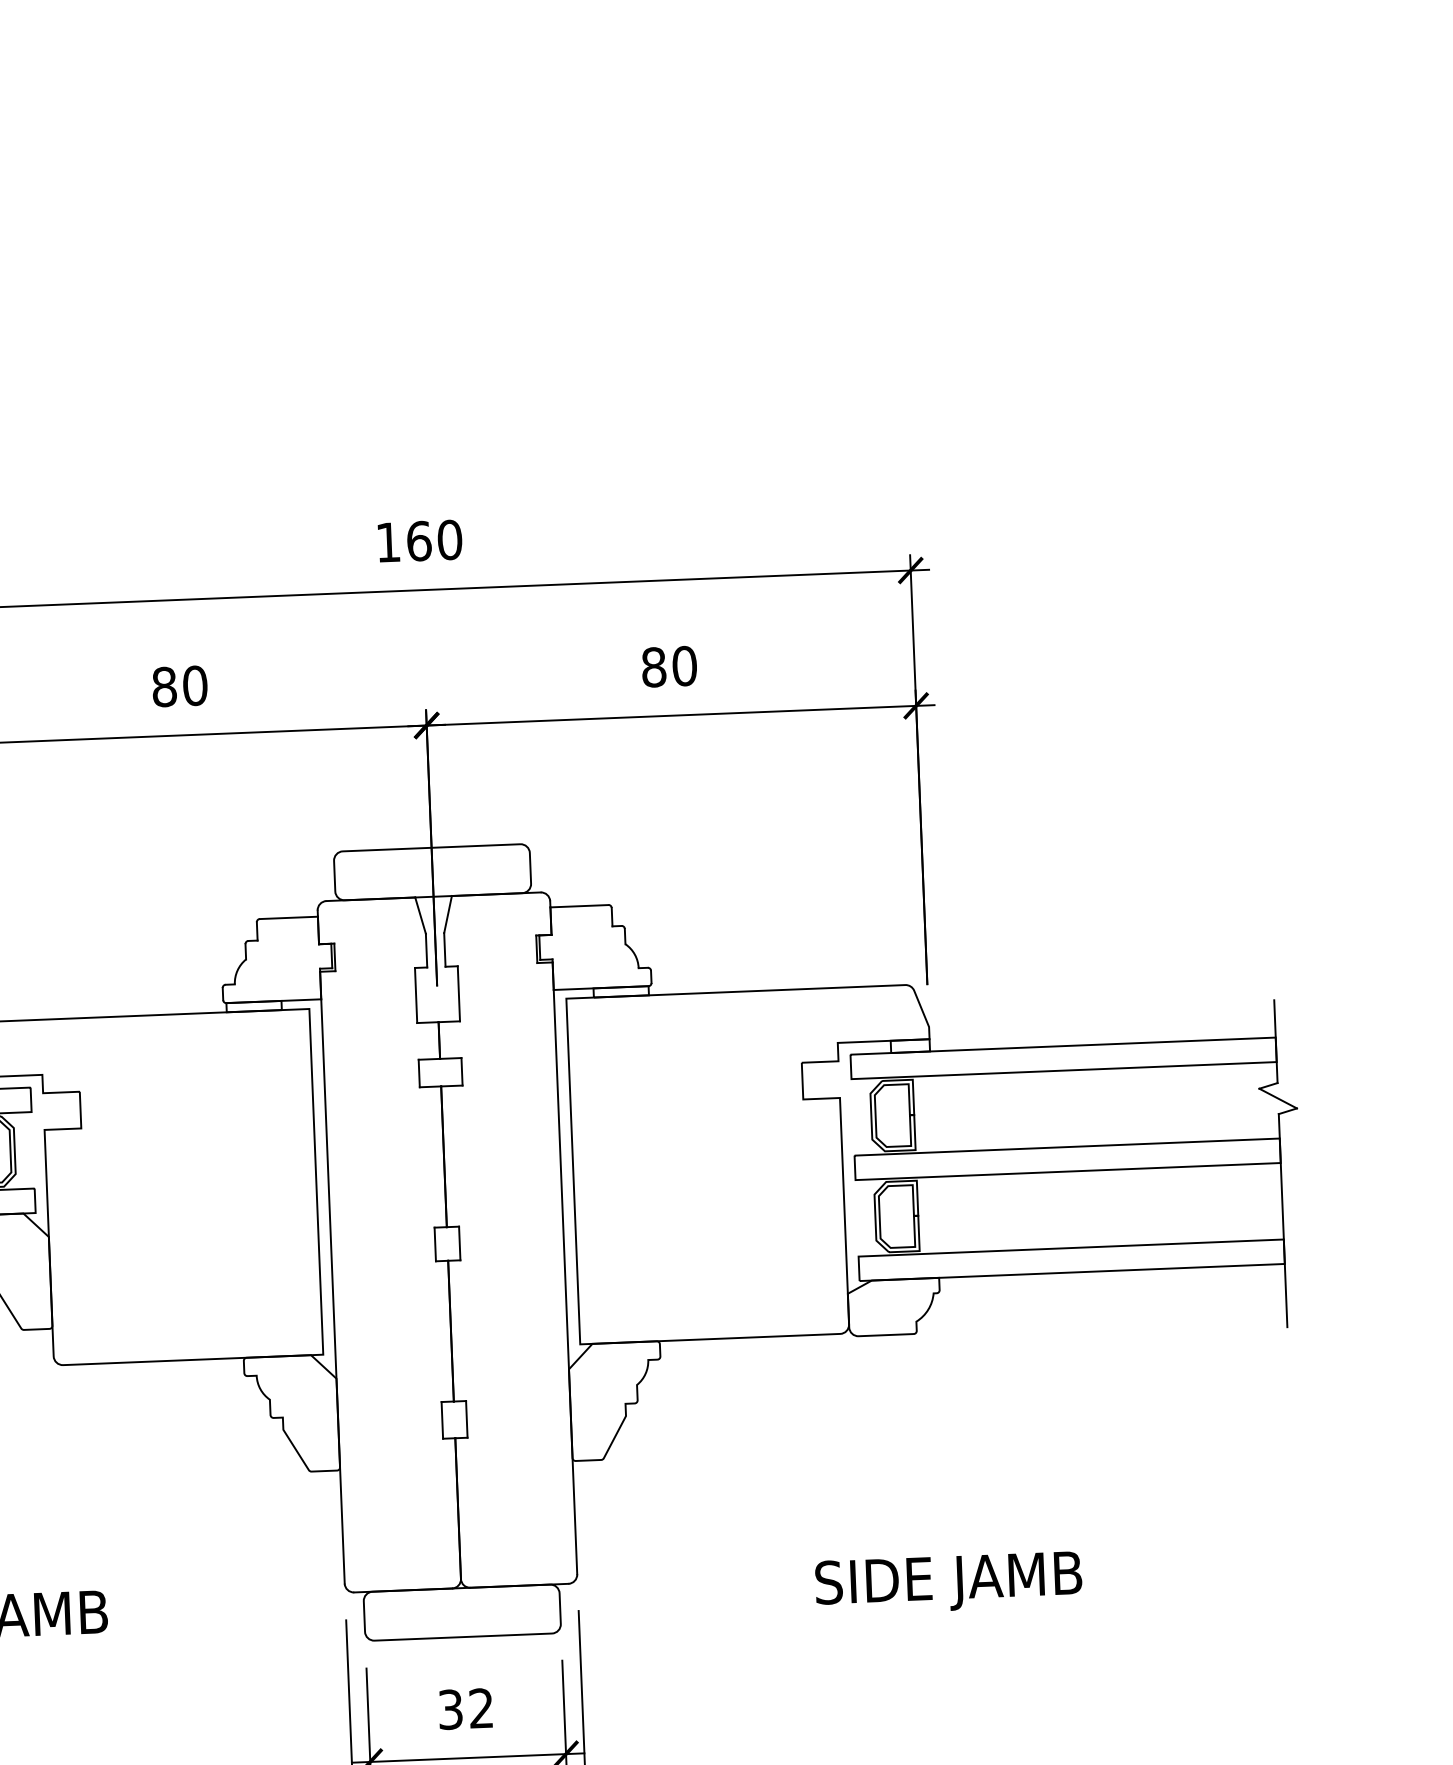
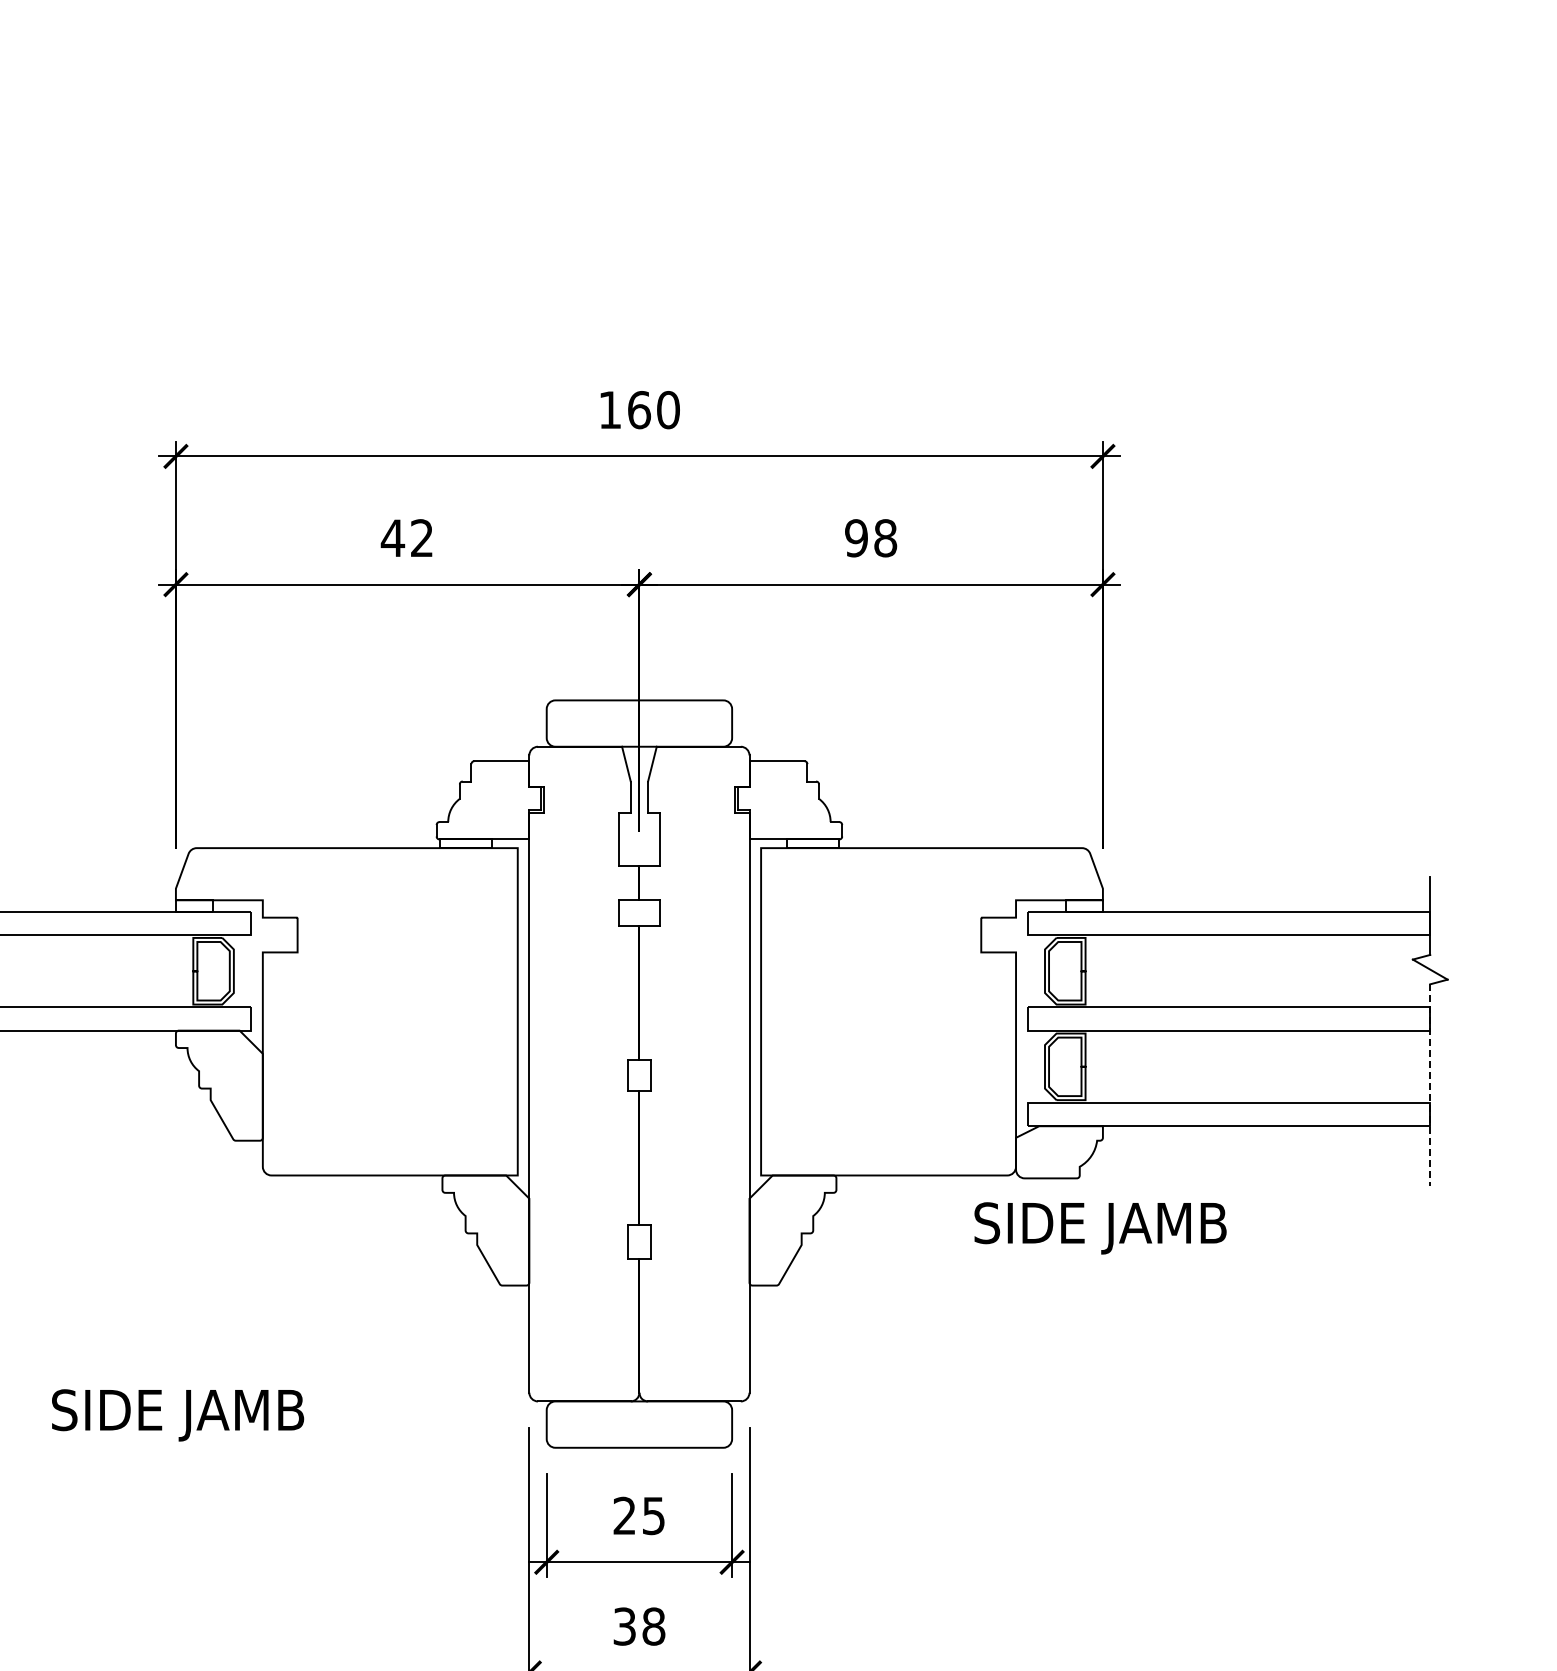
text: (669, 666) -> (871, 538), 80 -> 98
text: (178, 686) -> (406, 538), 80 -> 42
line: (1283, 1220) -> (1430, 1085), solid -> dashed
text: (948, 1583) -> (1100, 1228), moved
text: (465, 1708) -> (638, 1515), 32 -> 25

